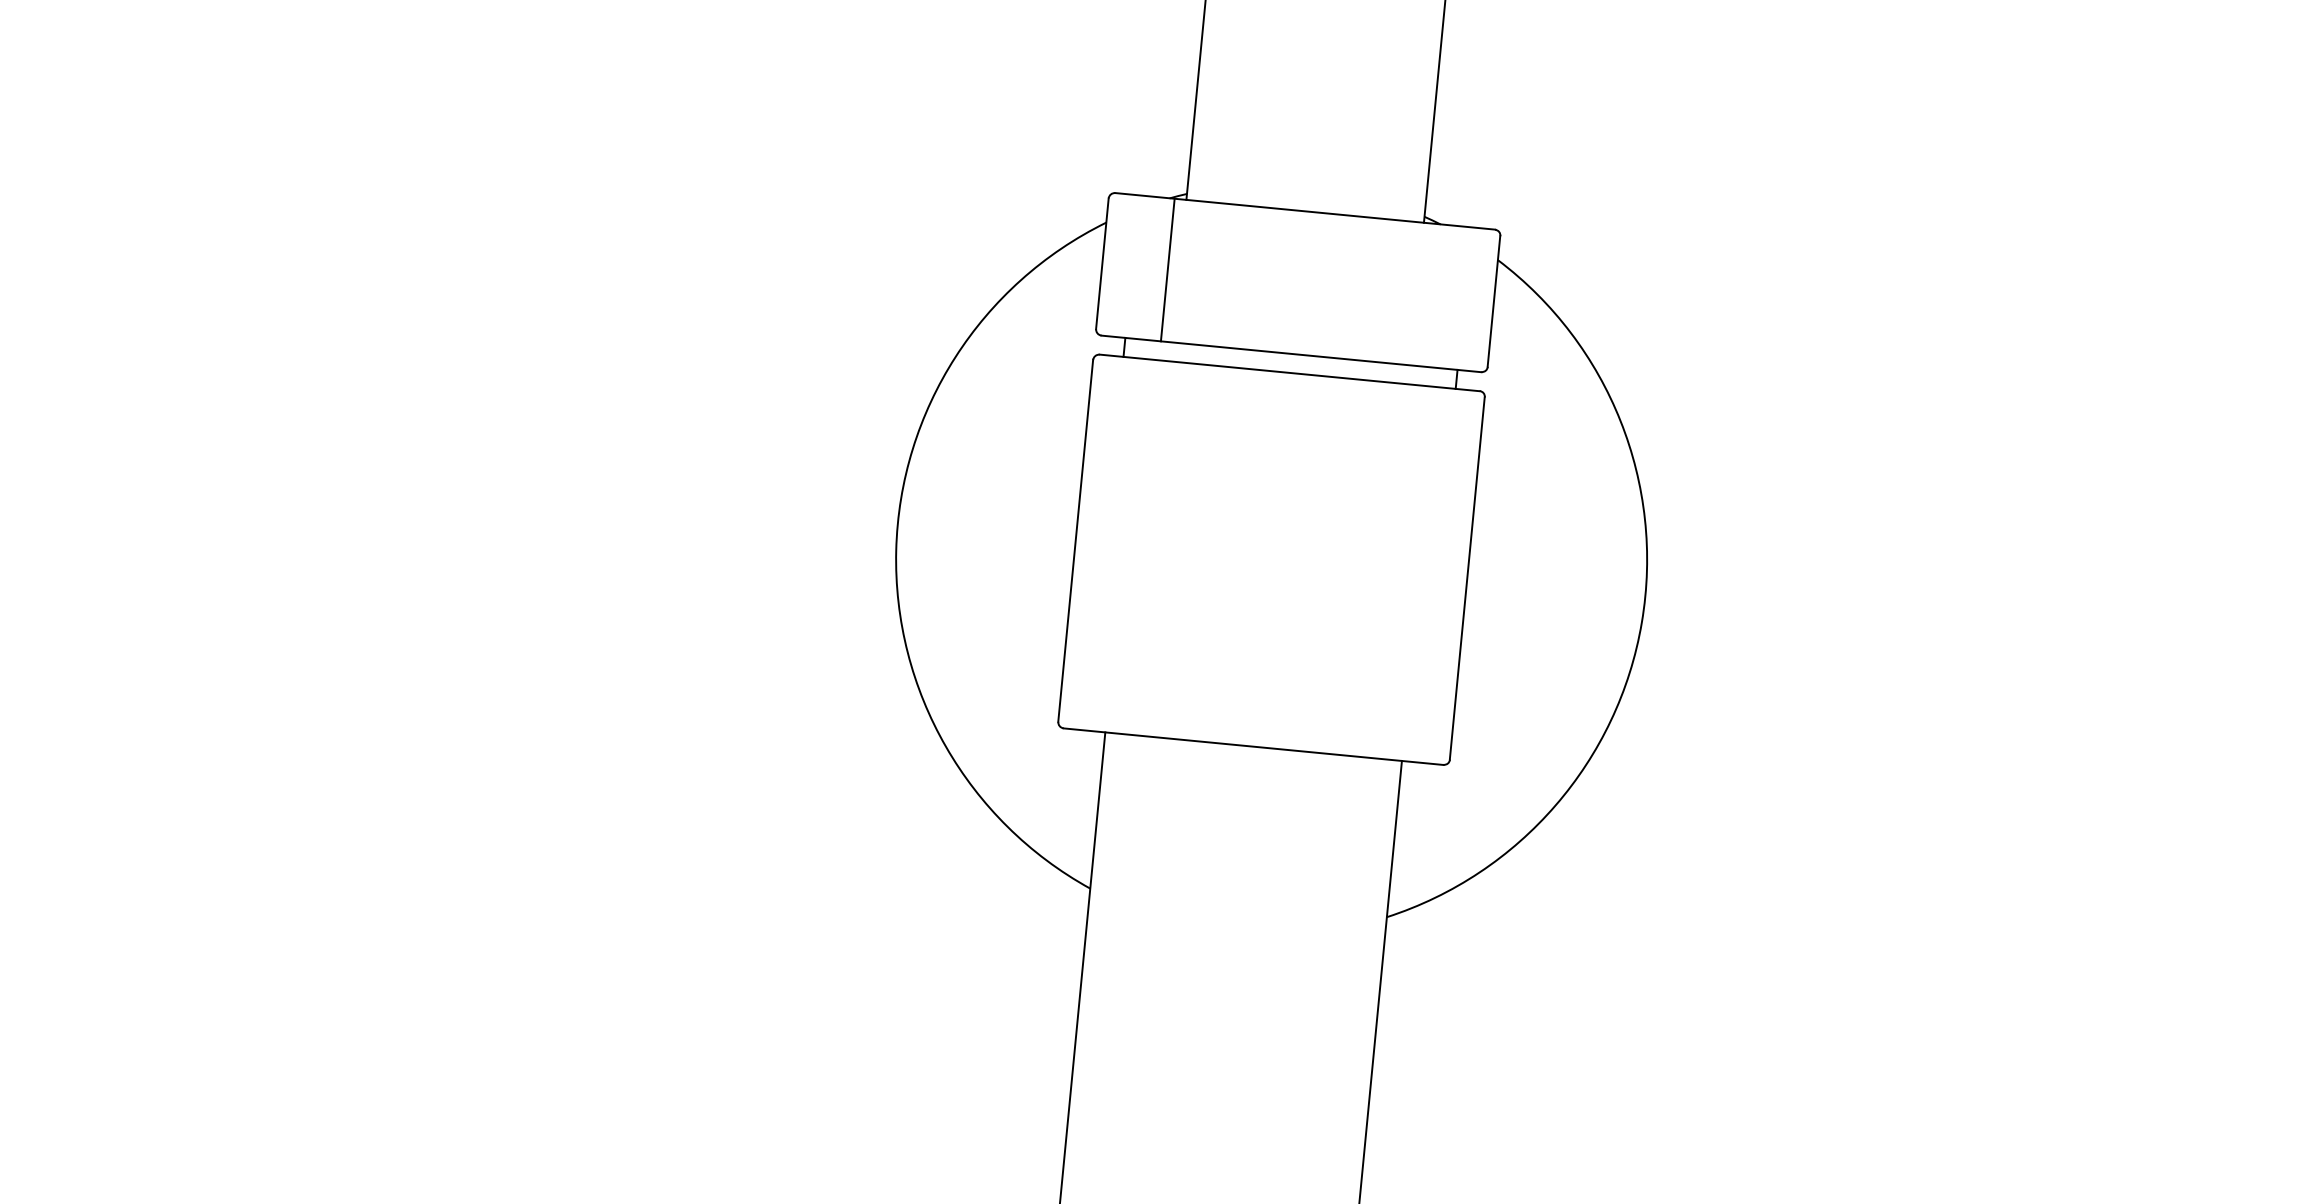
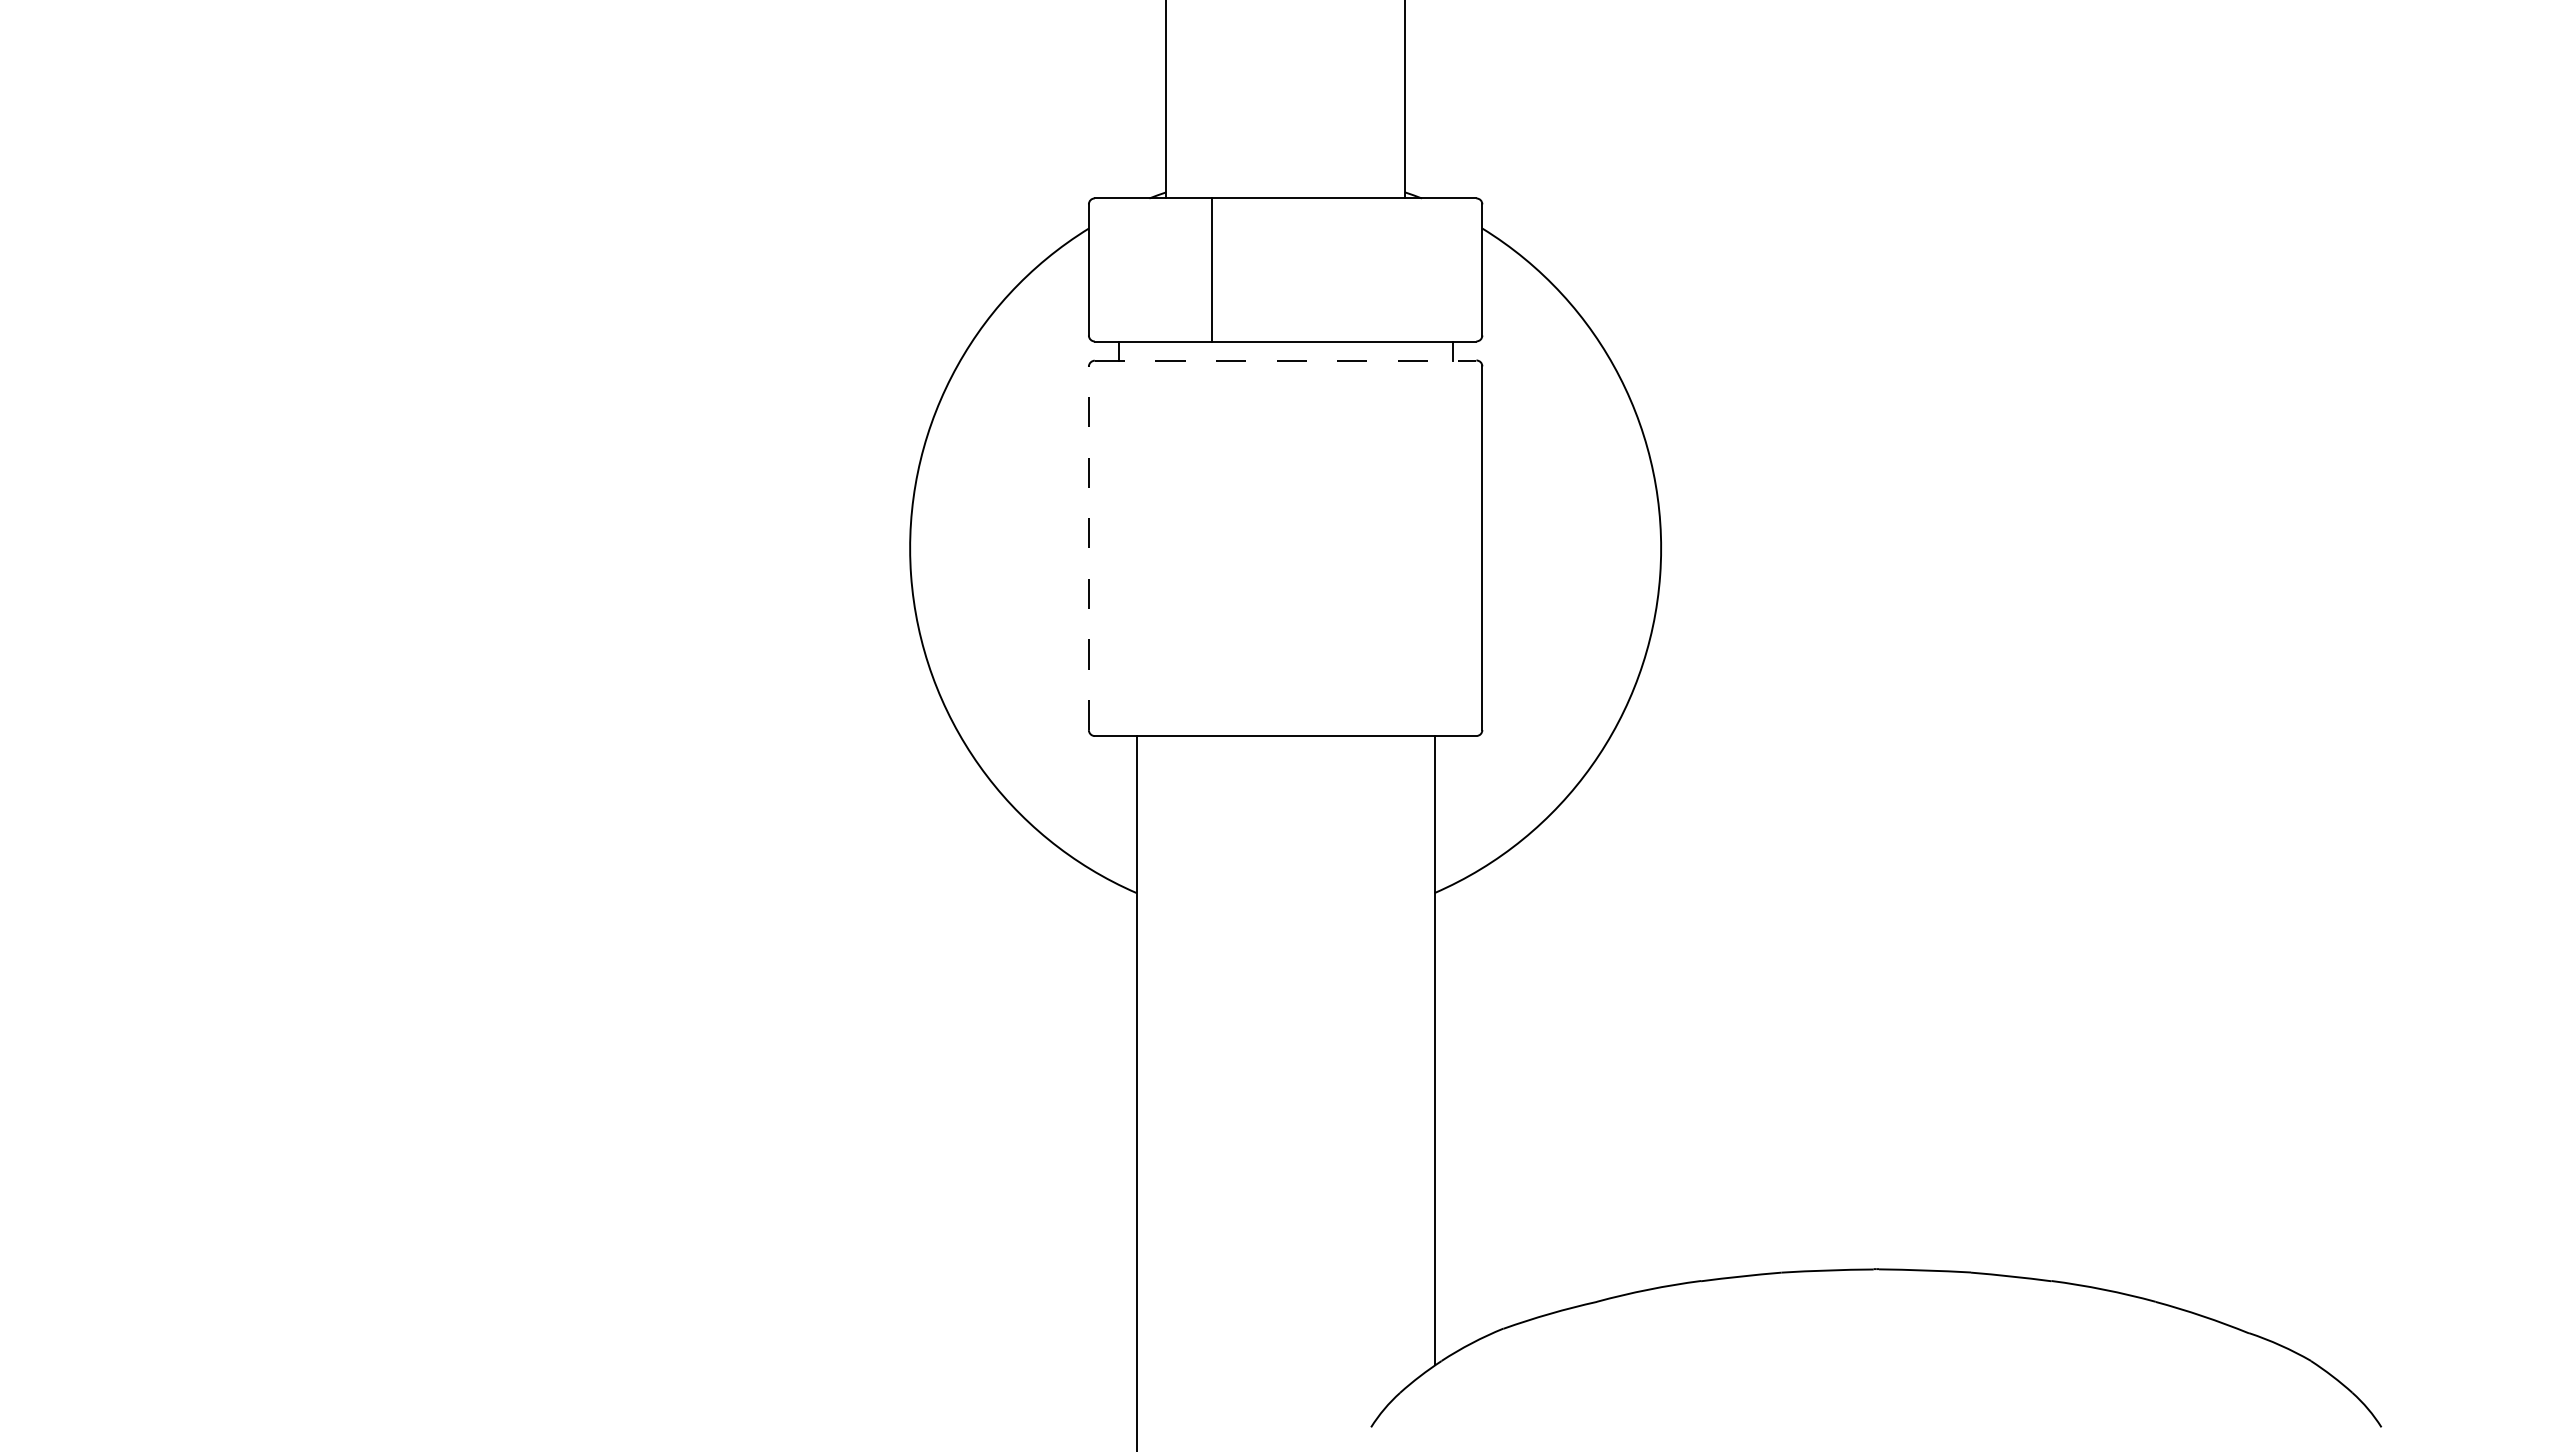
line: (1167, 269) -> (1211, 269), moved
line: (1289, 372) -> (1285, 360), solid -> dashed
line: (1075, 541) -> (1088, 548), solid -> dashed

